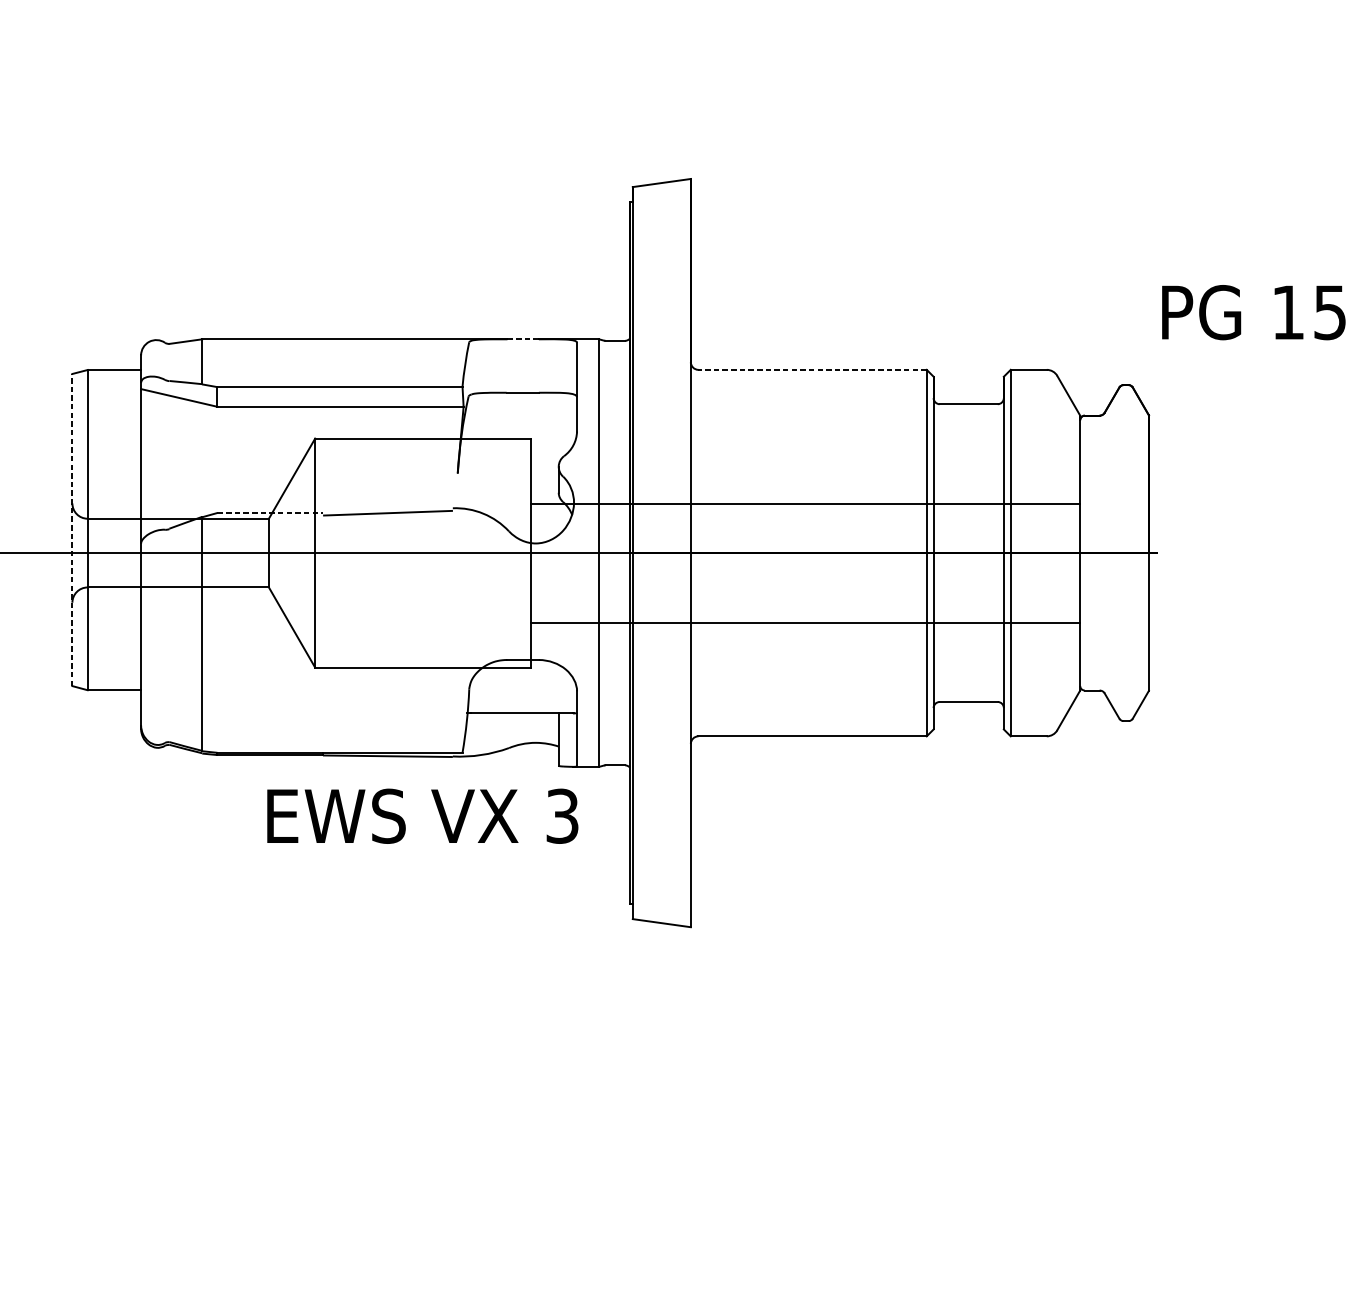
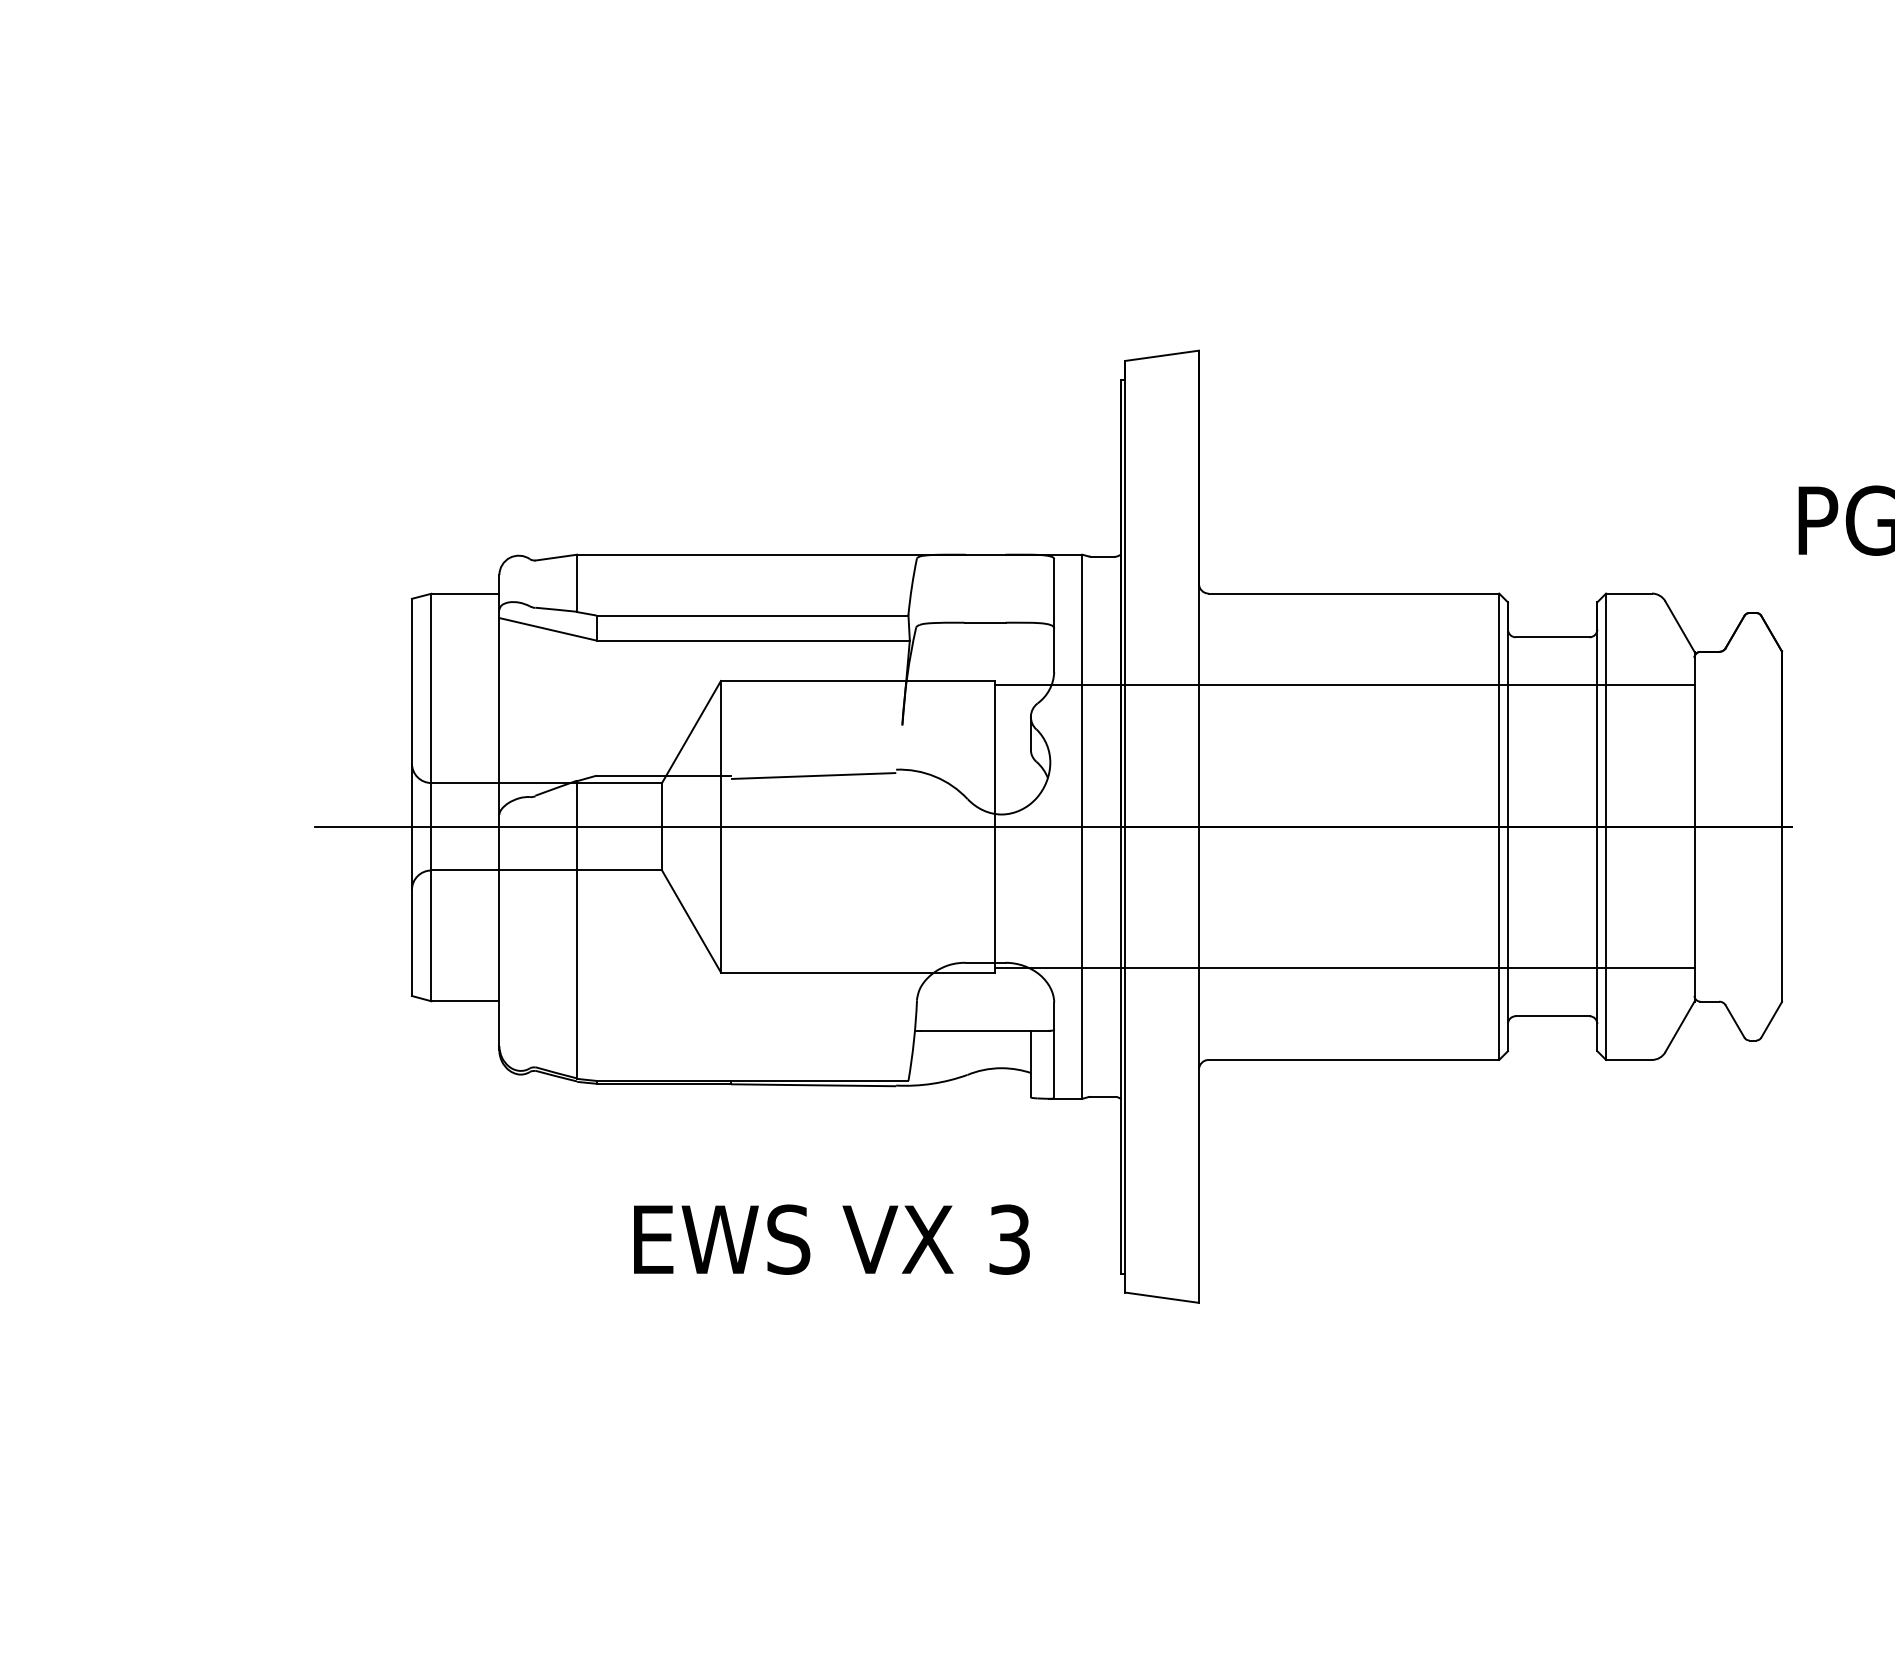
line: (523, 339) -> (985, 554), dashed -> solid
line: (812, 369) -> (1353, 593), dashed -> solid
line: (805, 504) -> (1344, 685), moved
line: (270, 512) -> (664, 775), dashed -> solid
line: (72, 530) -> (411, 797), dashed -> solid
line: (805, 623) -> (1344, 968), moved
text: (422, 816) -> (831, 1239), moved

